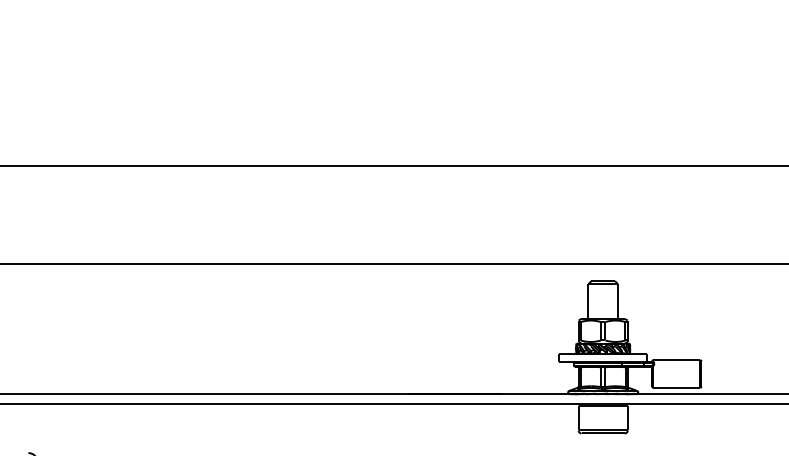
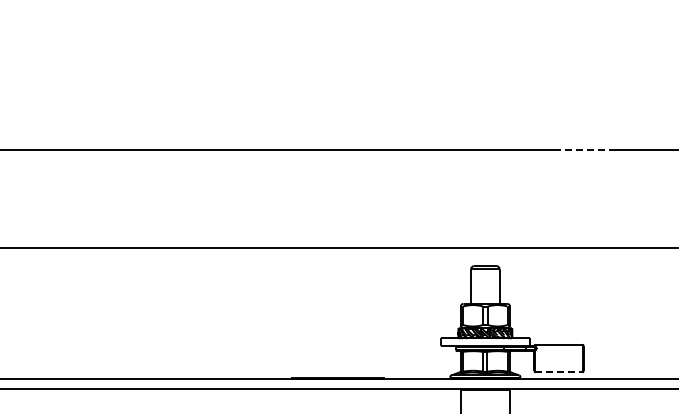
line: (704, 165) -> (586, 150), solid -> dashed
line: (676, 387) -> (558, 372), solid -> dashed

